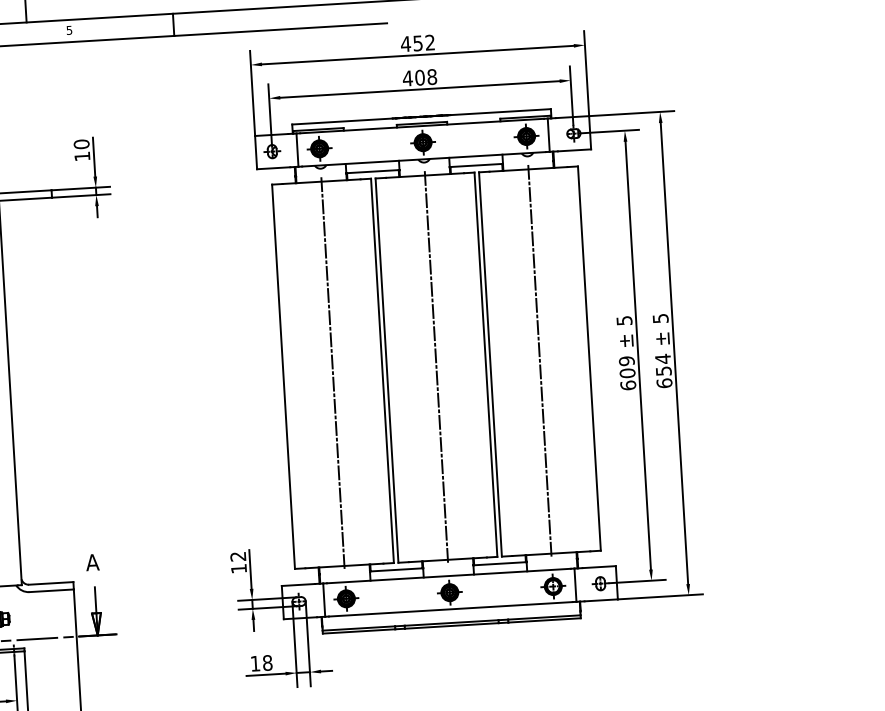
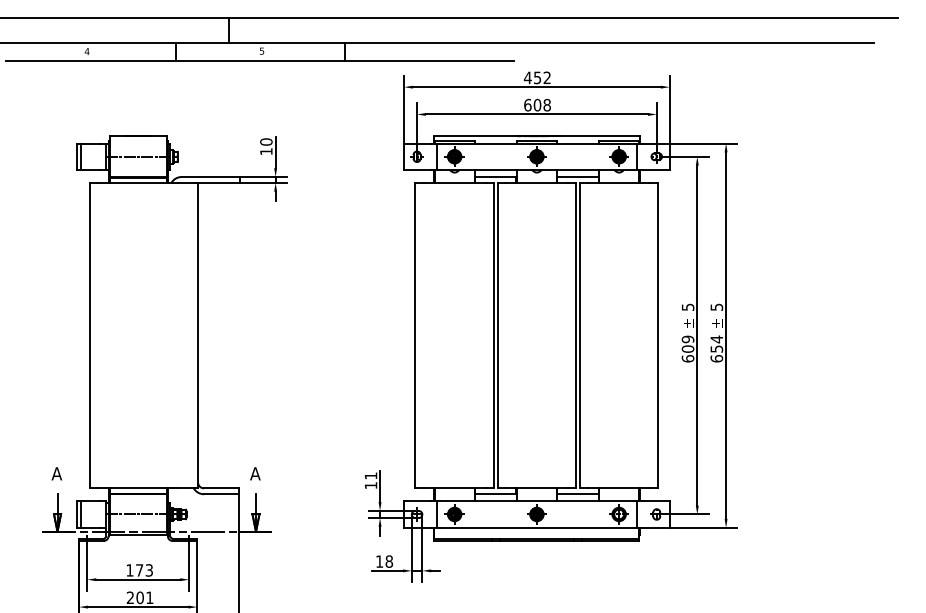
text: (407, 77) -> (527, 104), 408 -> 608
line: (540, 361) -> (619, 335), removed
line: (435, 367) -> (536, 335), removed
line: (332, 373) -> (454, 335), removed
text: (237, 556) -> (370, 475), 12 -> 11

